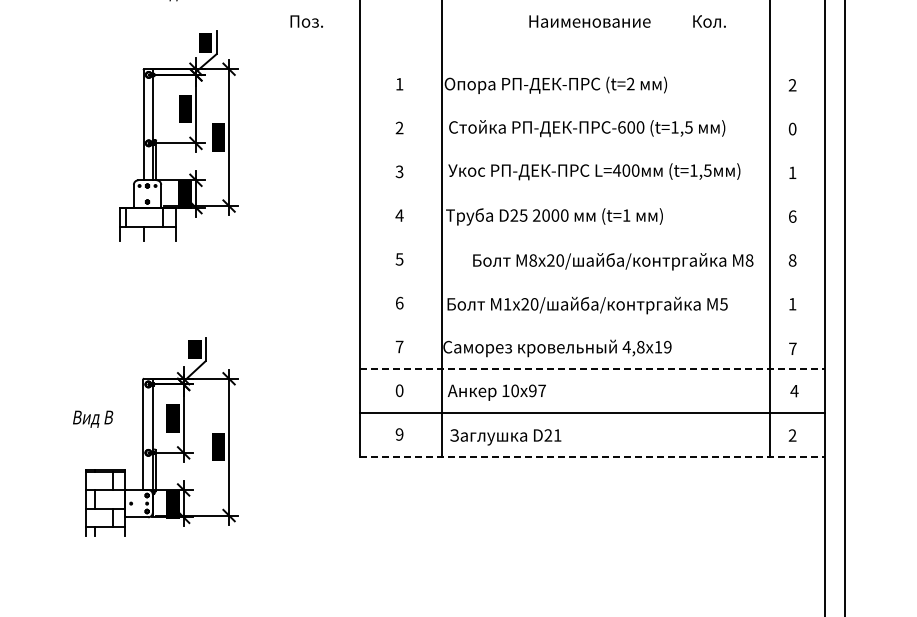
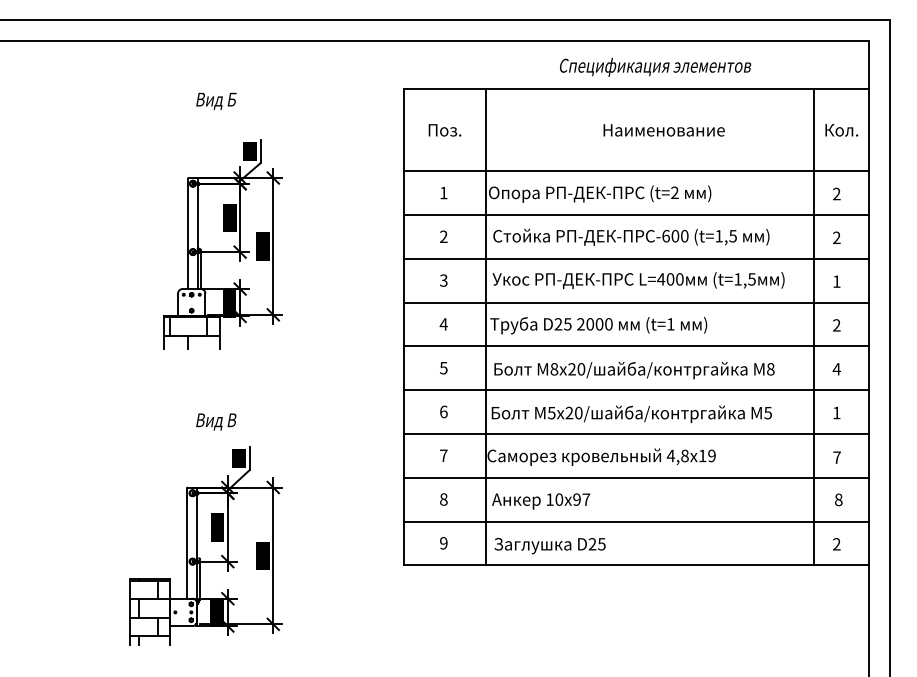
text: (306, 21) -> (444, 130), moved
text: (589, 21) -> (663, 130), moved
text: (709, 21) -> (841, 130), moved
line: (591, 62) -> (635, 171), added
line: (591, 106) -> (635, 215), added
text: (792, 128) -> (836, 237), 0 -> 2
line: (591, 149) -> (635, 258), added
line: (591, 193) -> (635, 302), added
text: (792, 216) -> (836, 325), 6 -> 2
line: (591, 237) -> (635, 346), added
text: (792, 260) -> (836, 369), 8 -> 4
text: (613, 261) -> (634, 370), moved
line: (591, 281) -> (635, 390), added
text: (507, 304) -> (551, 413), 1 -> 5
line: (591, 325) -> (635, 434), added
line: (592, 368) -> (636, 477), dashed -> solid
text: (399, 390) -> (443, 499), 0 -> 8
text: (794, 390) -> (838, 499), 4 -> 8
text: (93, 418) -> (216, 421), moved
text: (557, 435) -> (601, 544), D21 -> D25
line: (592, 456) -> (636, 565), dashed -> solid

